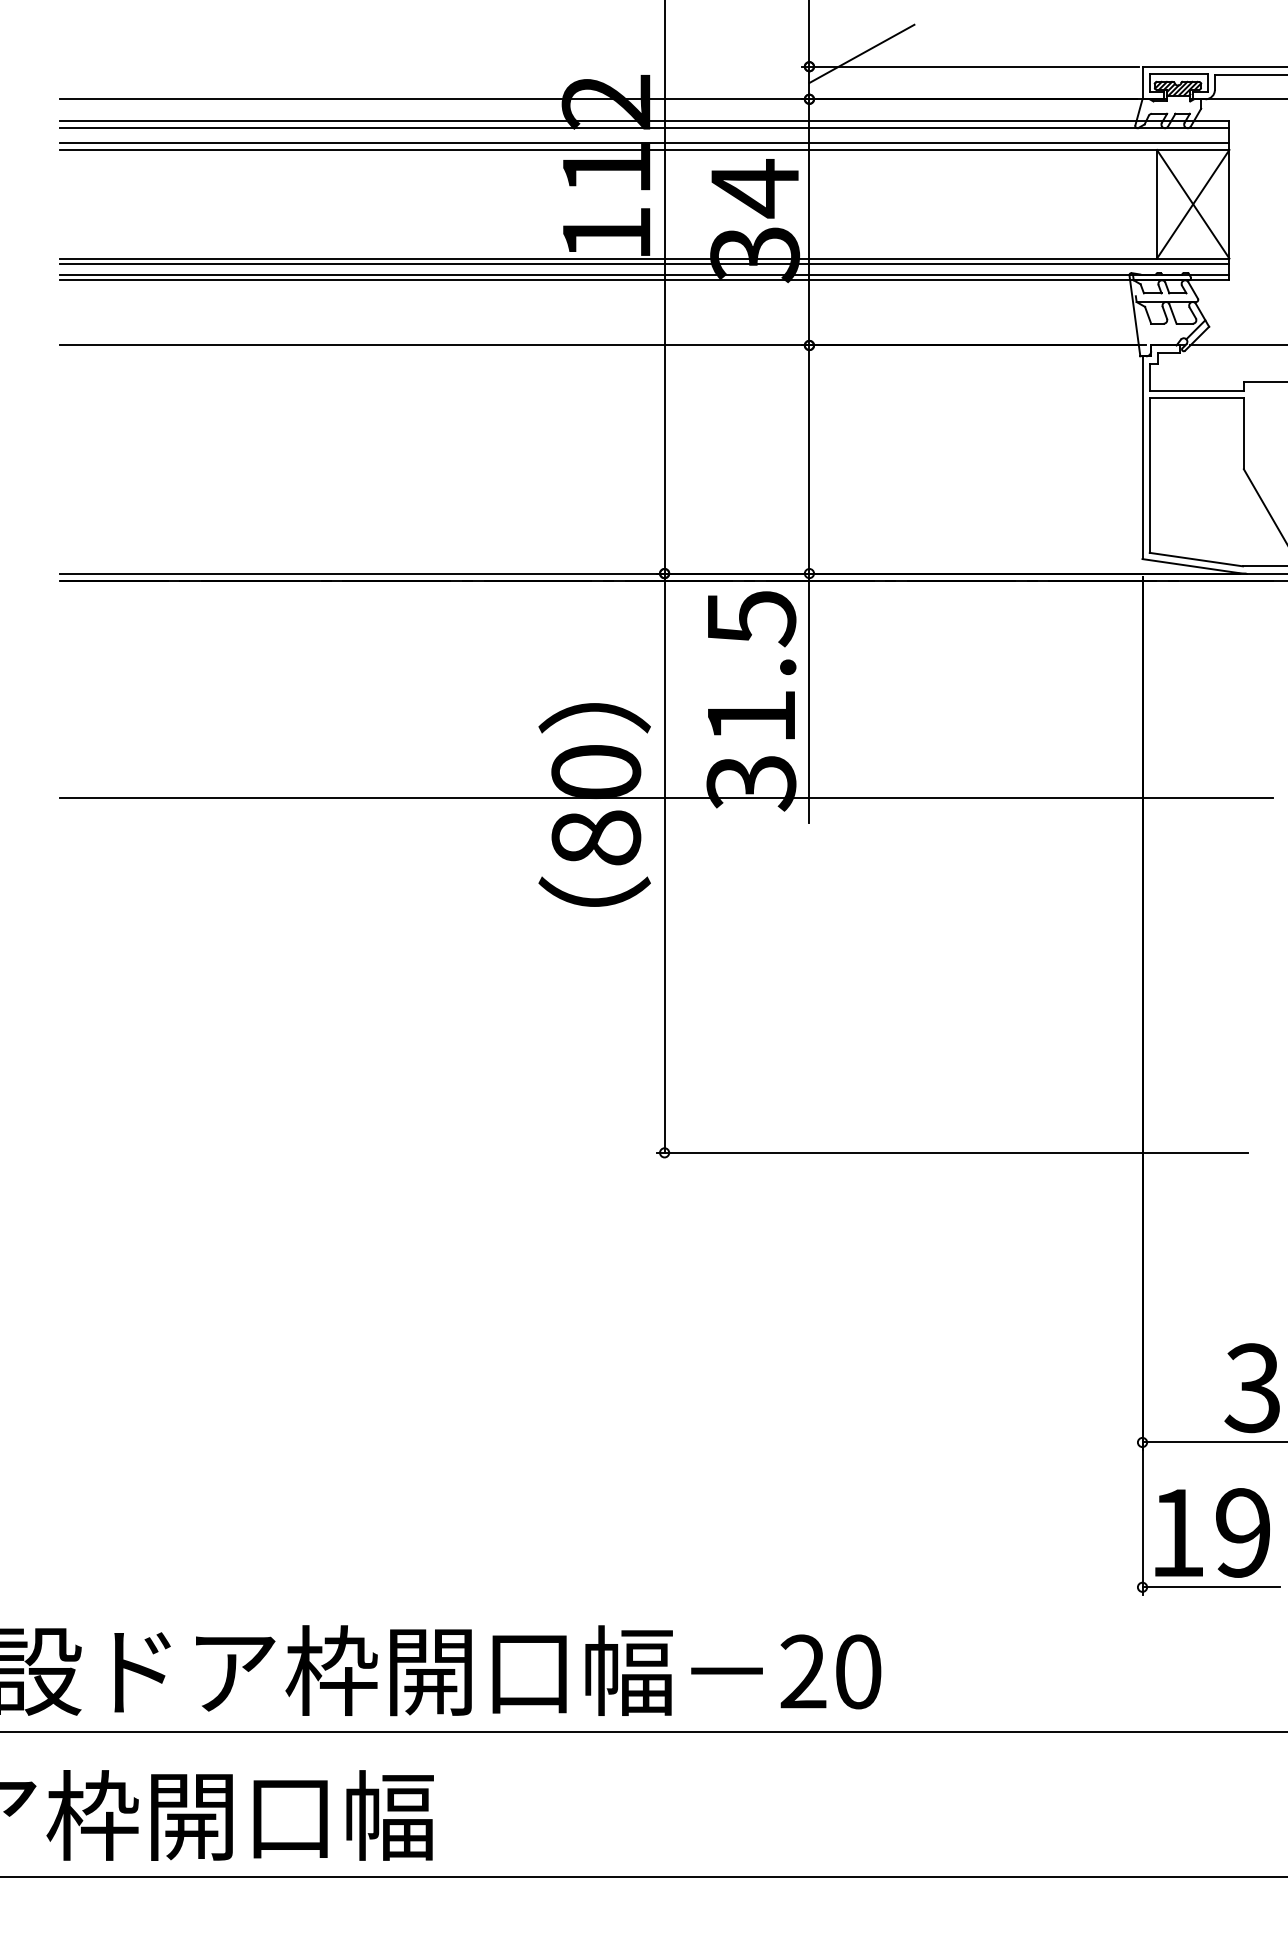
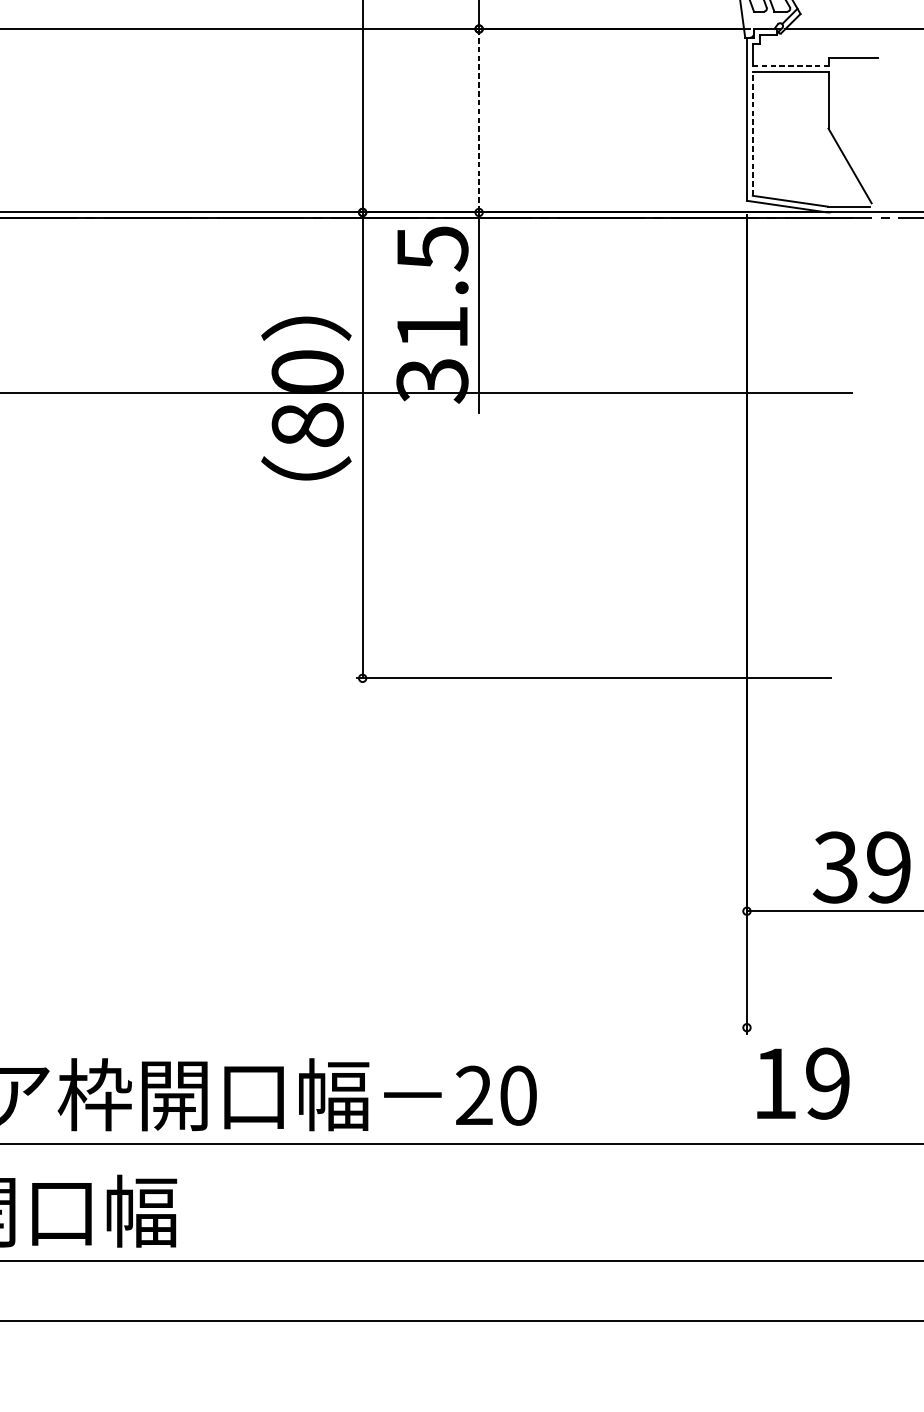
line: (1197, 391) -> (791, 66), solid -> dashed
line: (809, 460) -> (479, 121), solid -> dashed
line: (1149, 475) -> (752, 133), solid -> dashed
text: (1212, 1532) -> (803, 1083), moved
line: (1211, 1587) -> (802, 1027), removed

